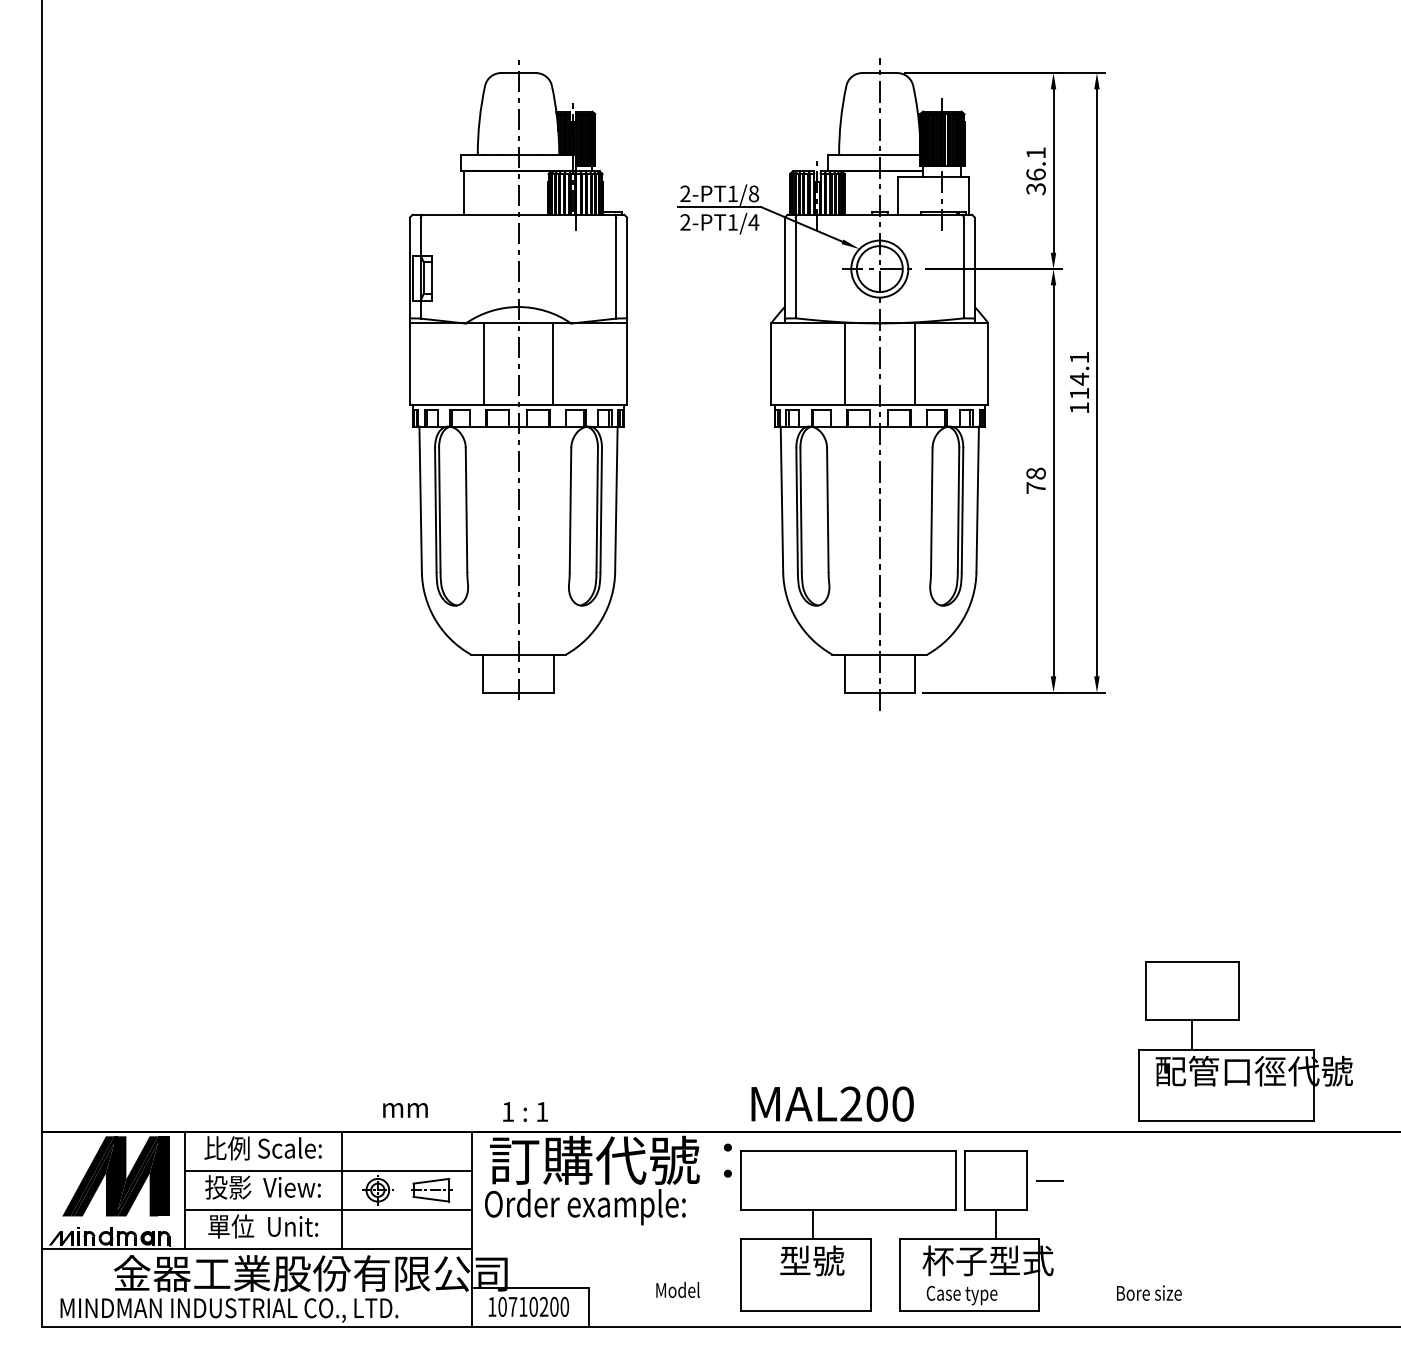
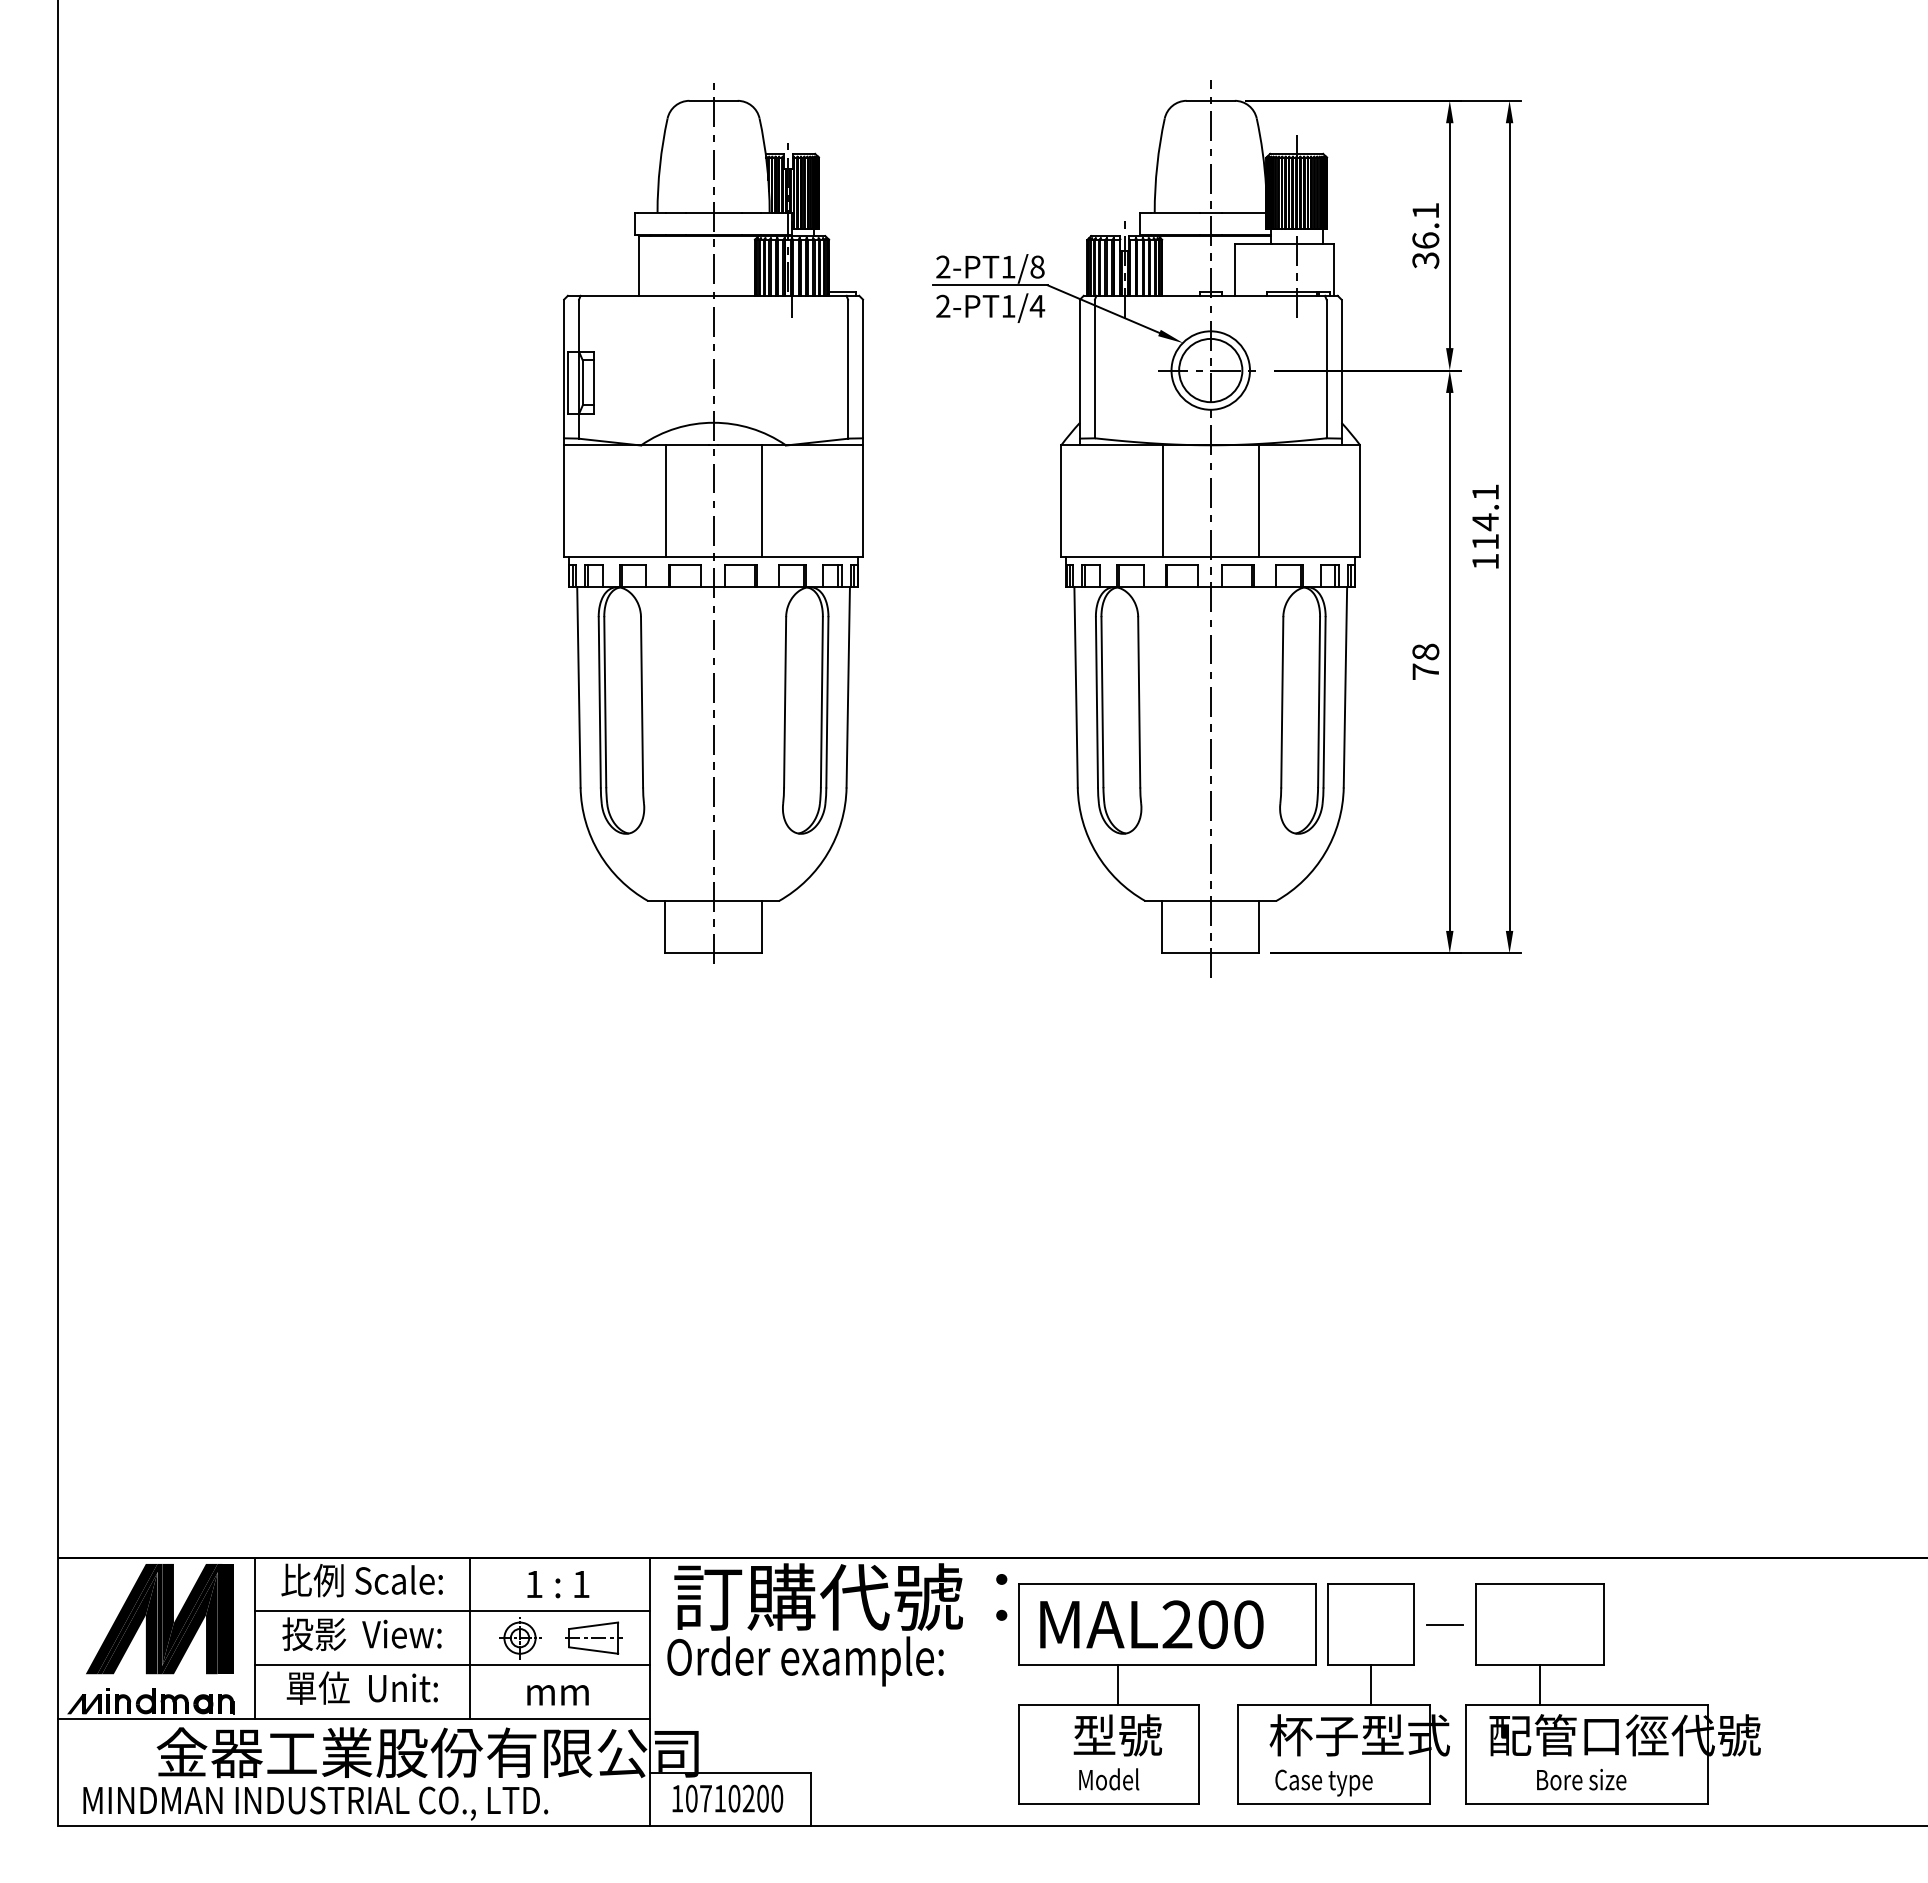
part: (1245, 1048) -> (1612, 1704), moved
text: (832, 1104) -> (1151, 1624), moved
text: (405, 1110) -> (557, 1695), moved
text: (525, 1112) -> (558, 1584), moved
text: (678, 1290) -> (1109, 1779), moved

